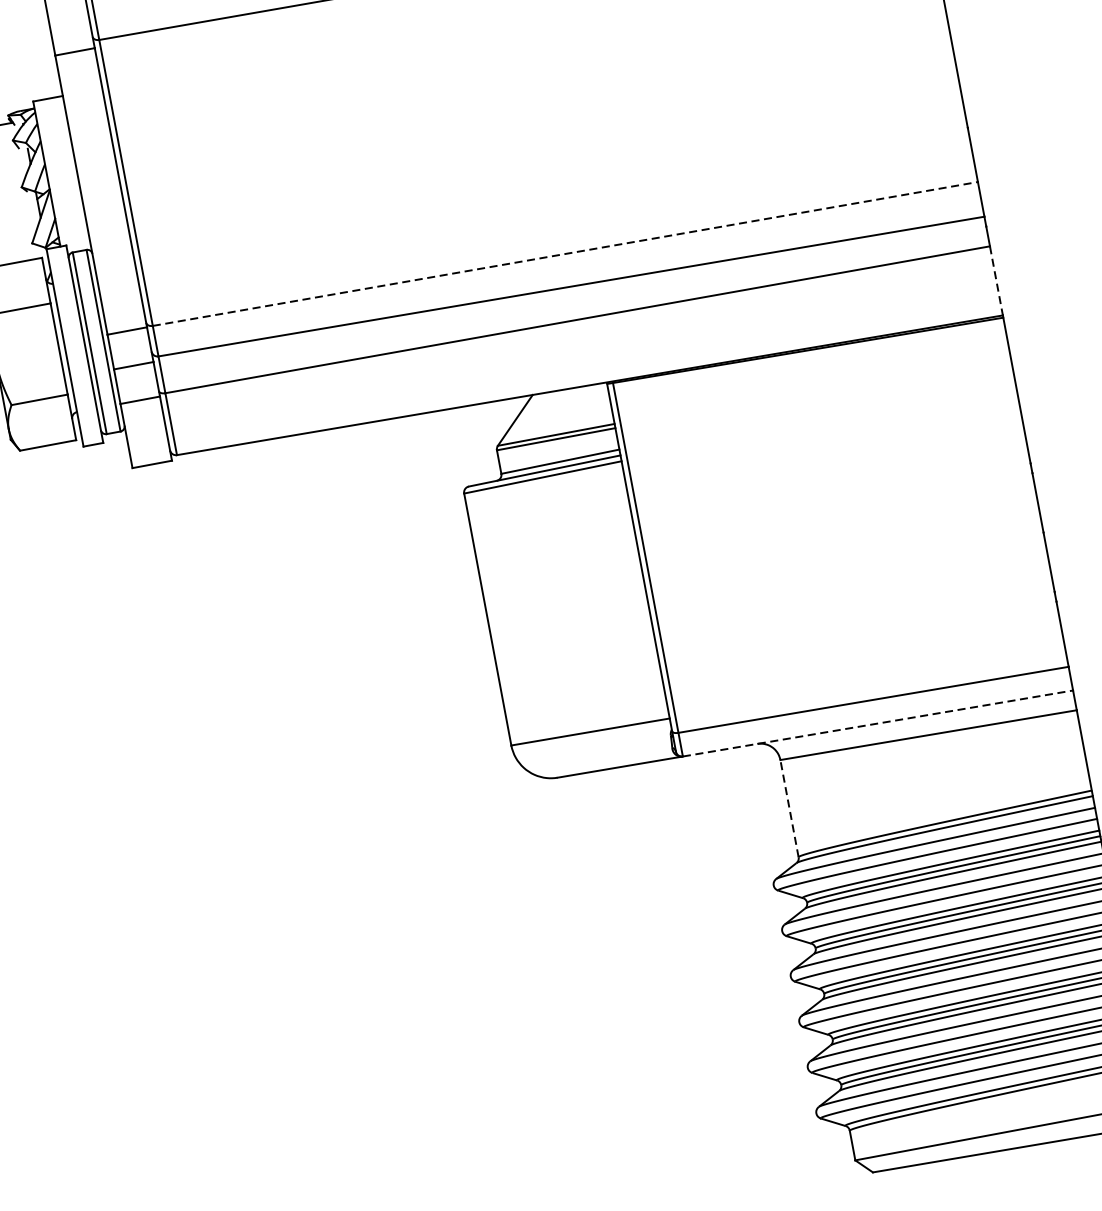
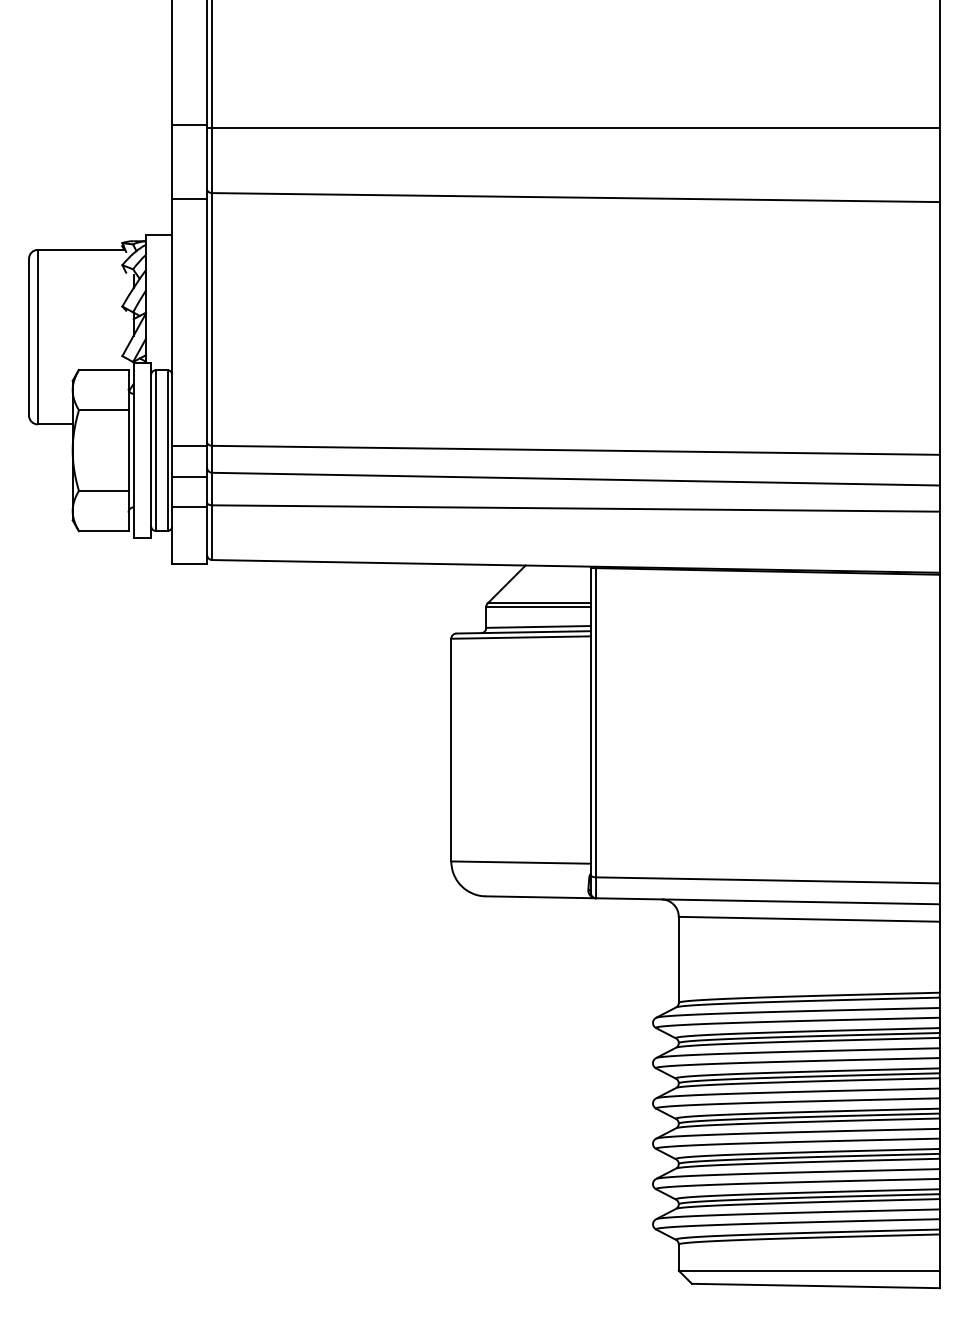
line: (565, 254) -> (576, 450), dashed -> solid
line: (996, 281) -> (939, 542), dashed -> solid
line: (877, 723) -> (767, 901), dashed -> solid
line: (789, 808) -> (678, 959), dashed -> solid

